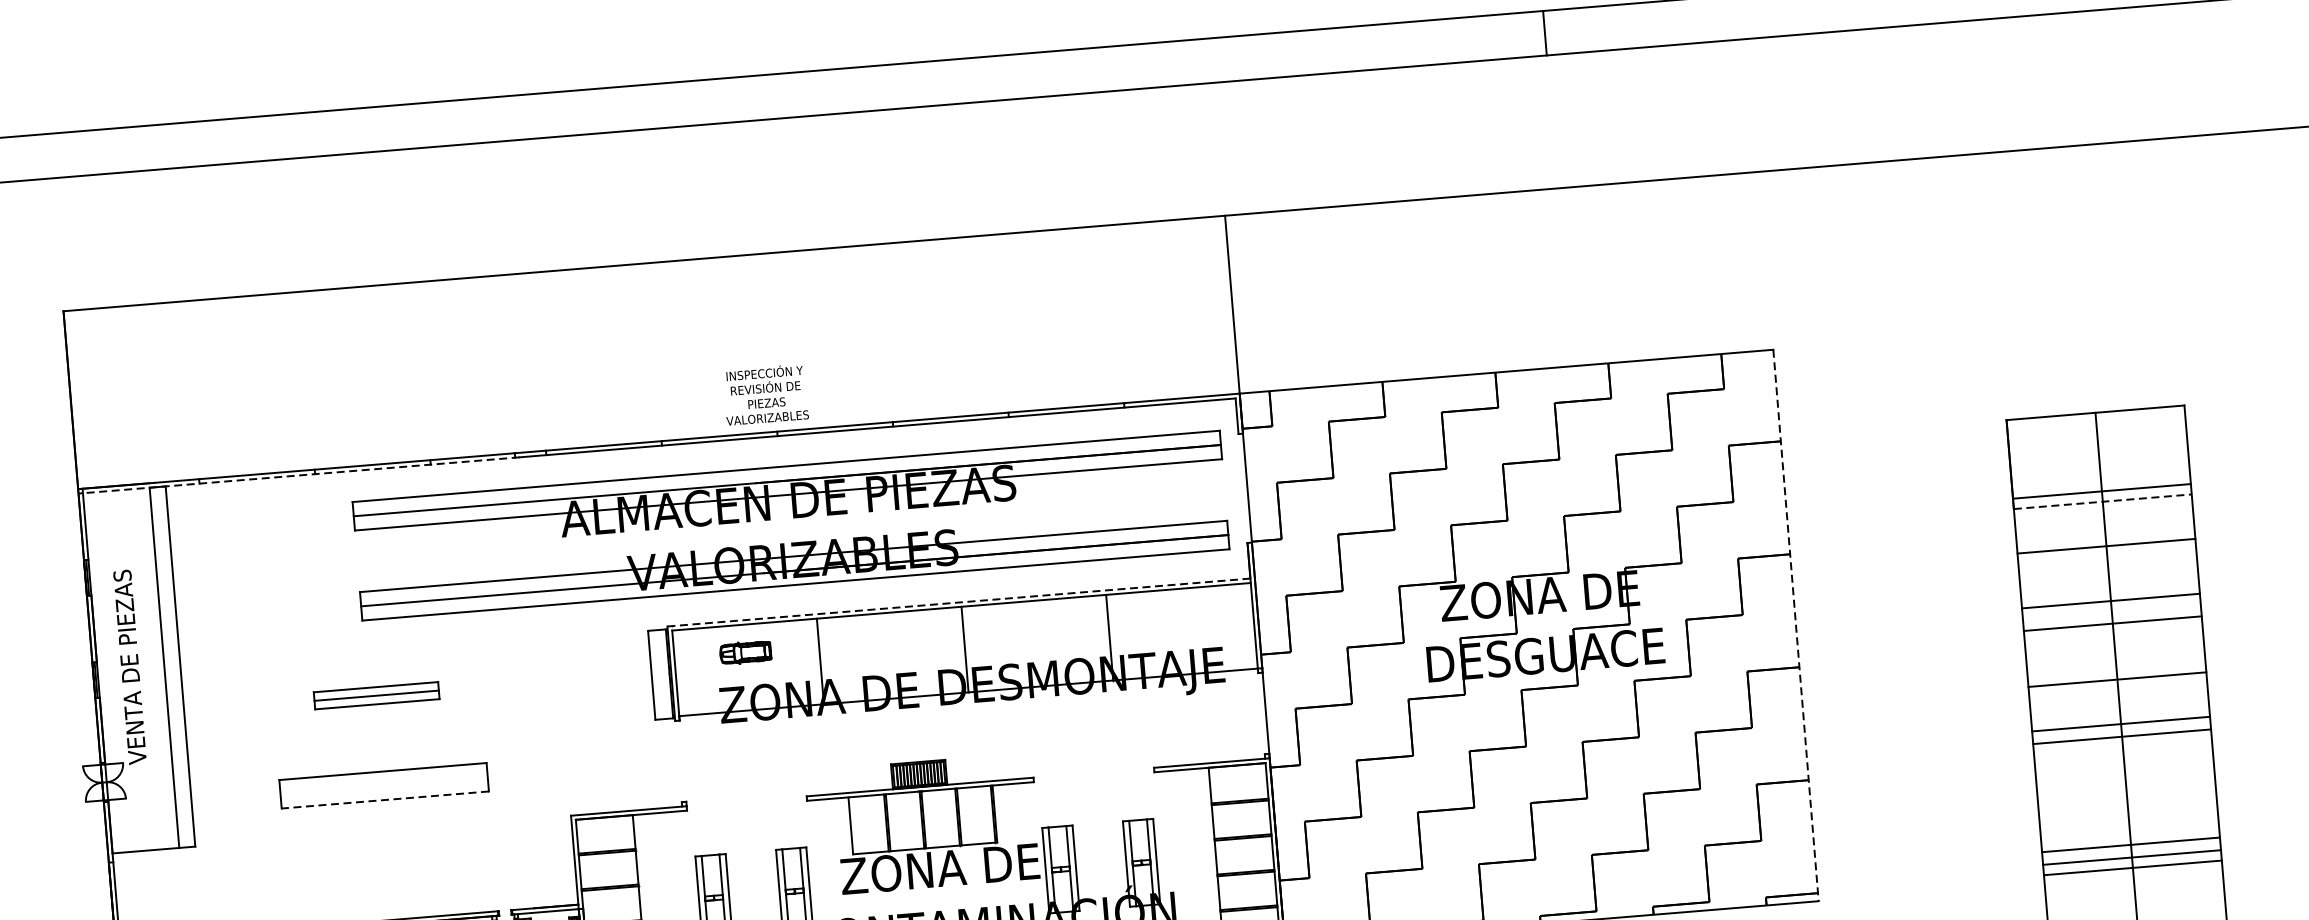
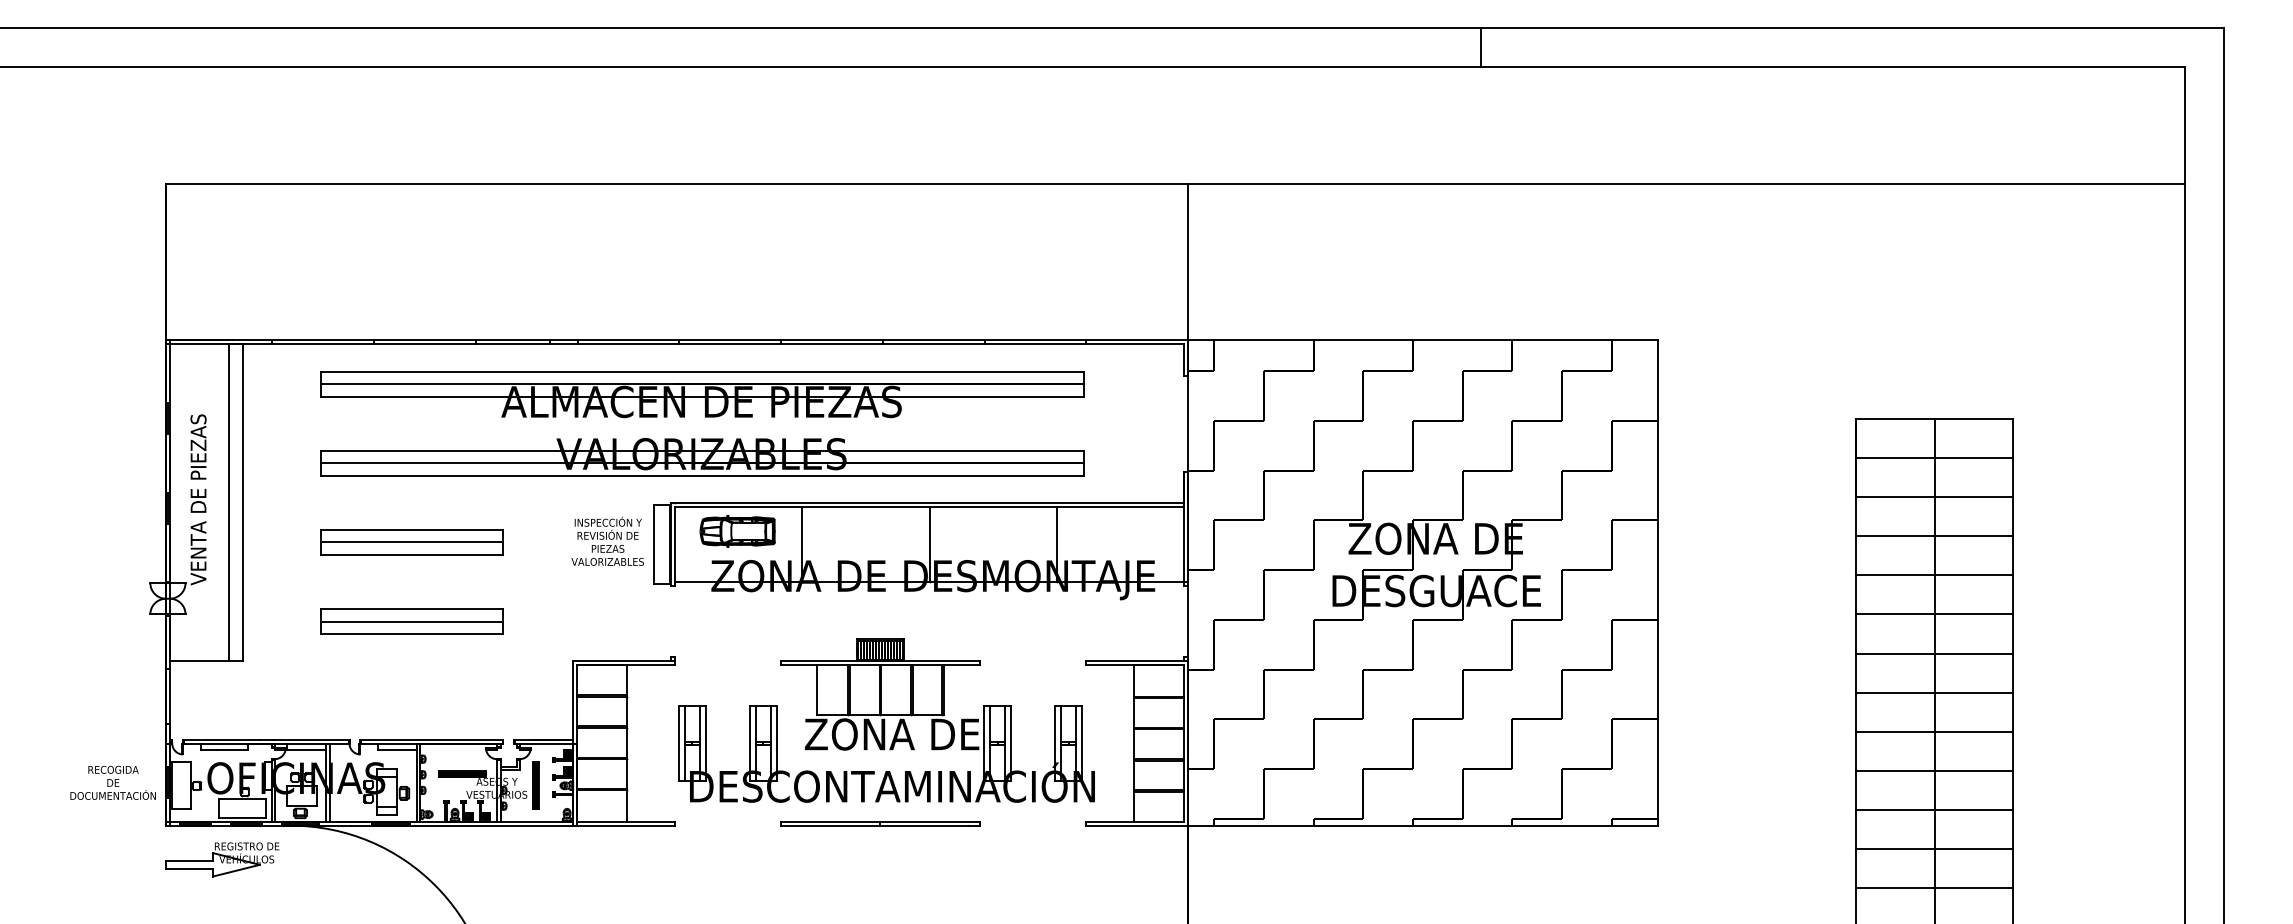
text: (765, 393) -> (607, 540), moved
line: (298, 475) -> (359, 344), dashed -> solid
line: (2101, 490) -> (1934, 457), moved
line: (2103, 502) -> (1935, 497), dashed -> solid
part: (793, 518) -> (705, 417), moved
line: (2110, 601) -> (1934, 614), moved
line: (959, 602) -> (928, 502), dashed -> solid
line: (2112, 623) -> (1934, 575), moved
line: (1795, 625) -> (1657, 583), dashed -> solid
part: (745, 652) -> (737, 531), size x1.67
part: (376, 695) -> (411, 542), size x1.67
line: (2121, 736) -> (1934, 731), moved
line: (383, 785) -> (411, 621), added
line: (384, 800) -> (411, 634), dashed -> solid
line: (2130, 844) -> (1934, 770), moved
line: (2132, 868) -> (1934, 849), moved

